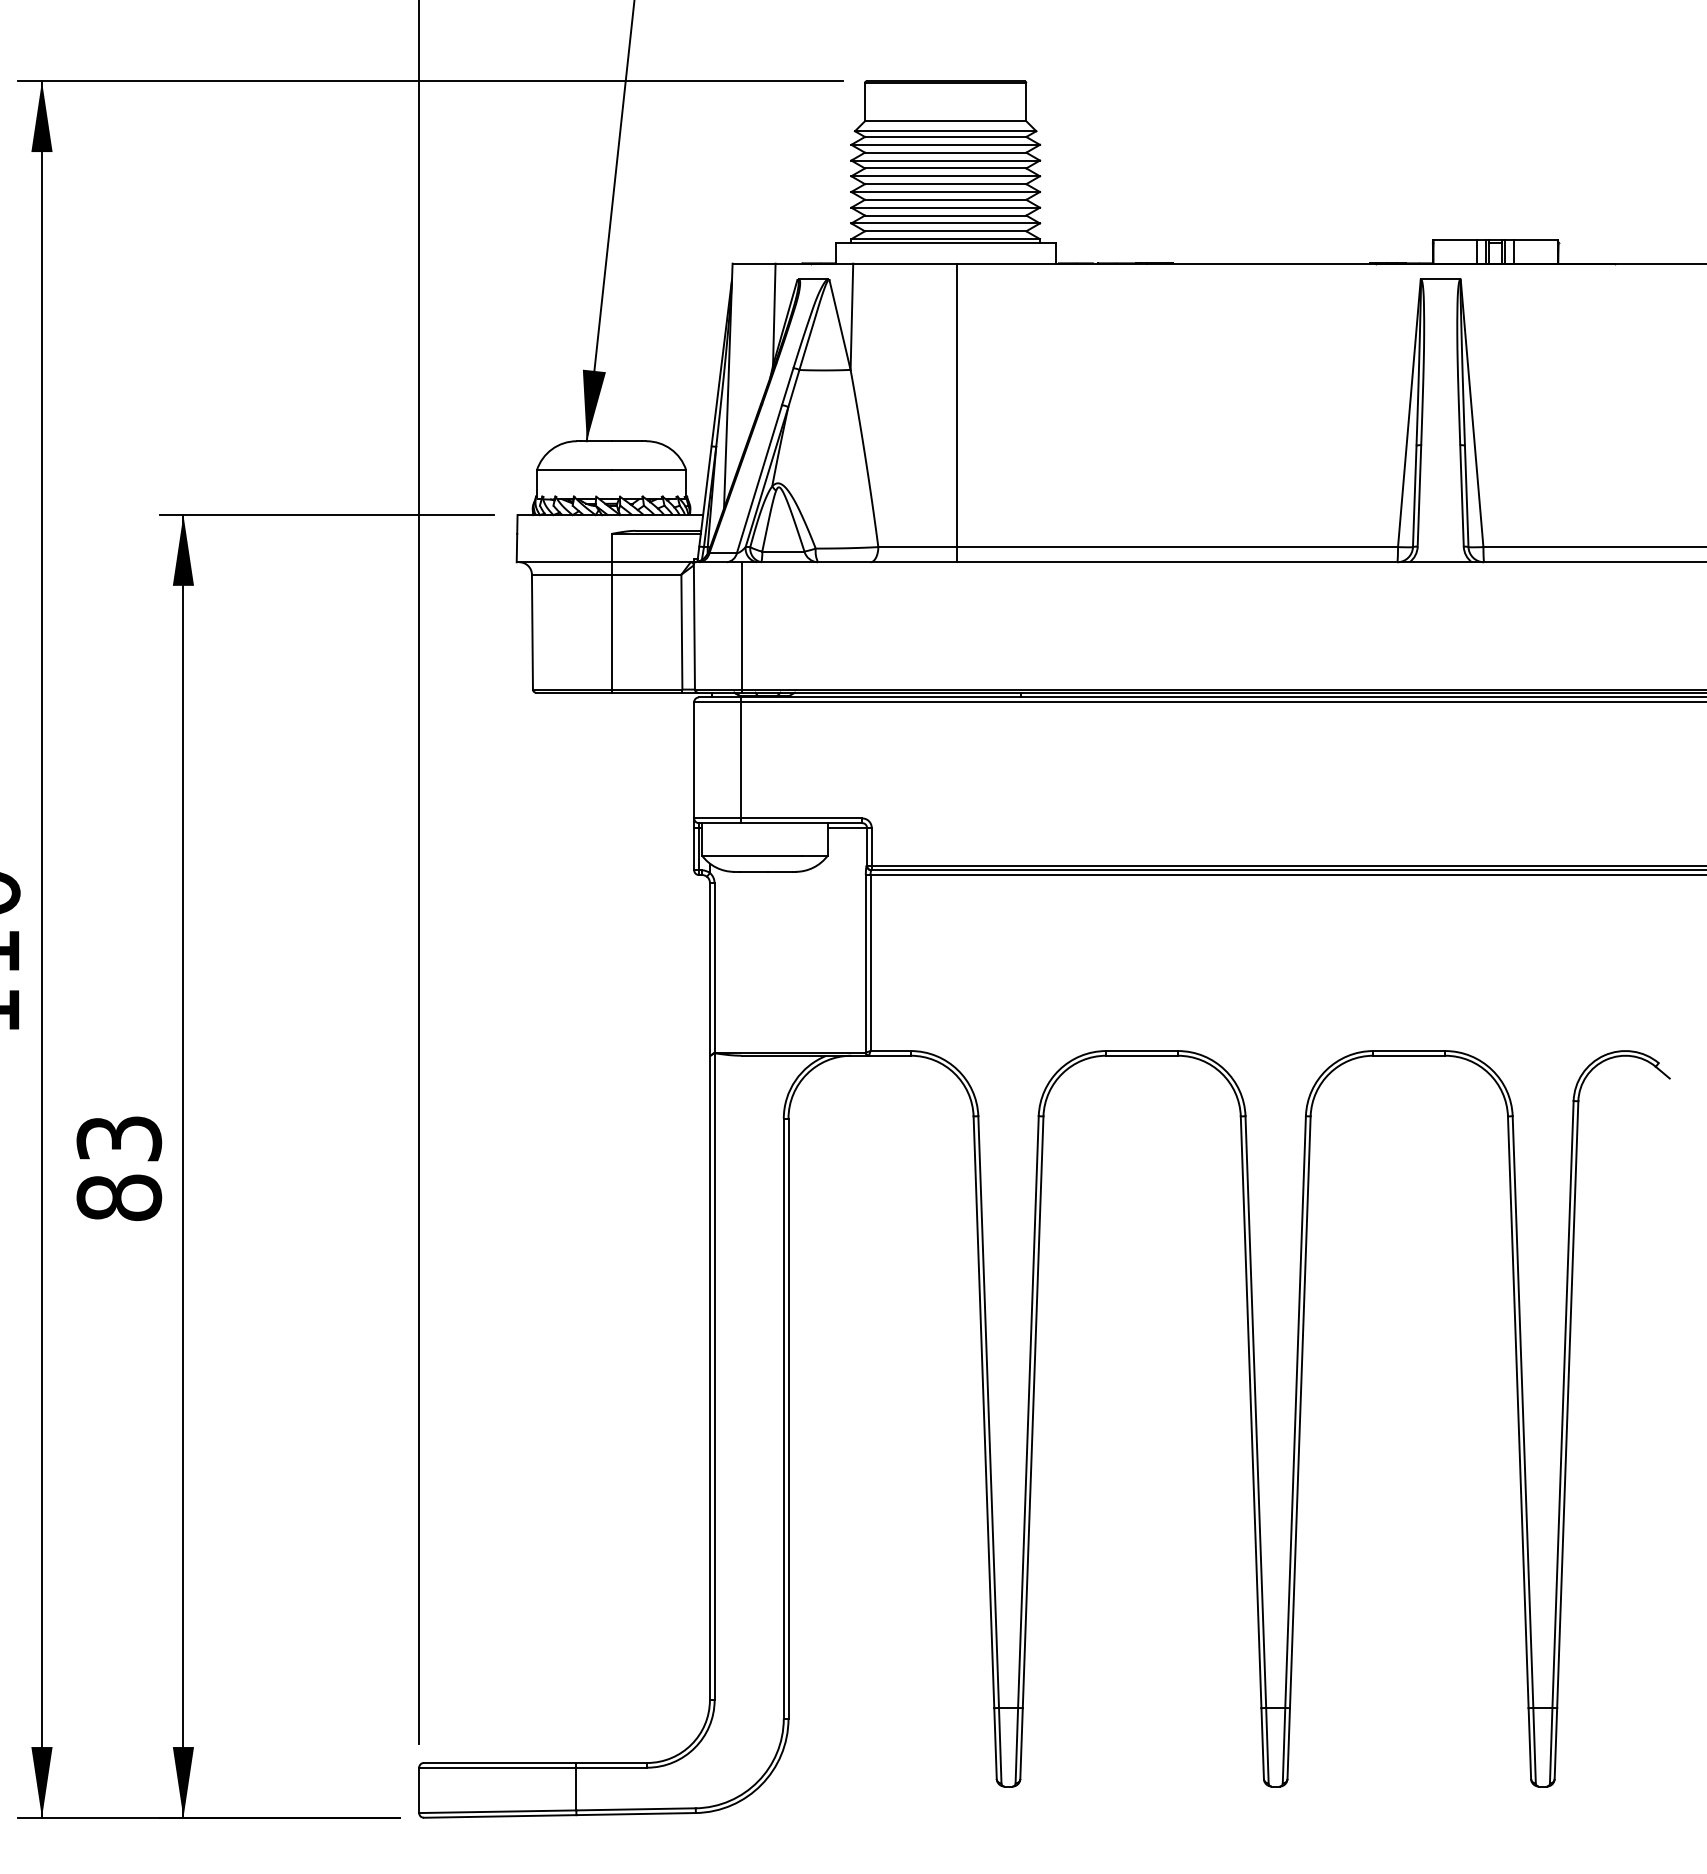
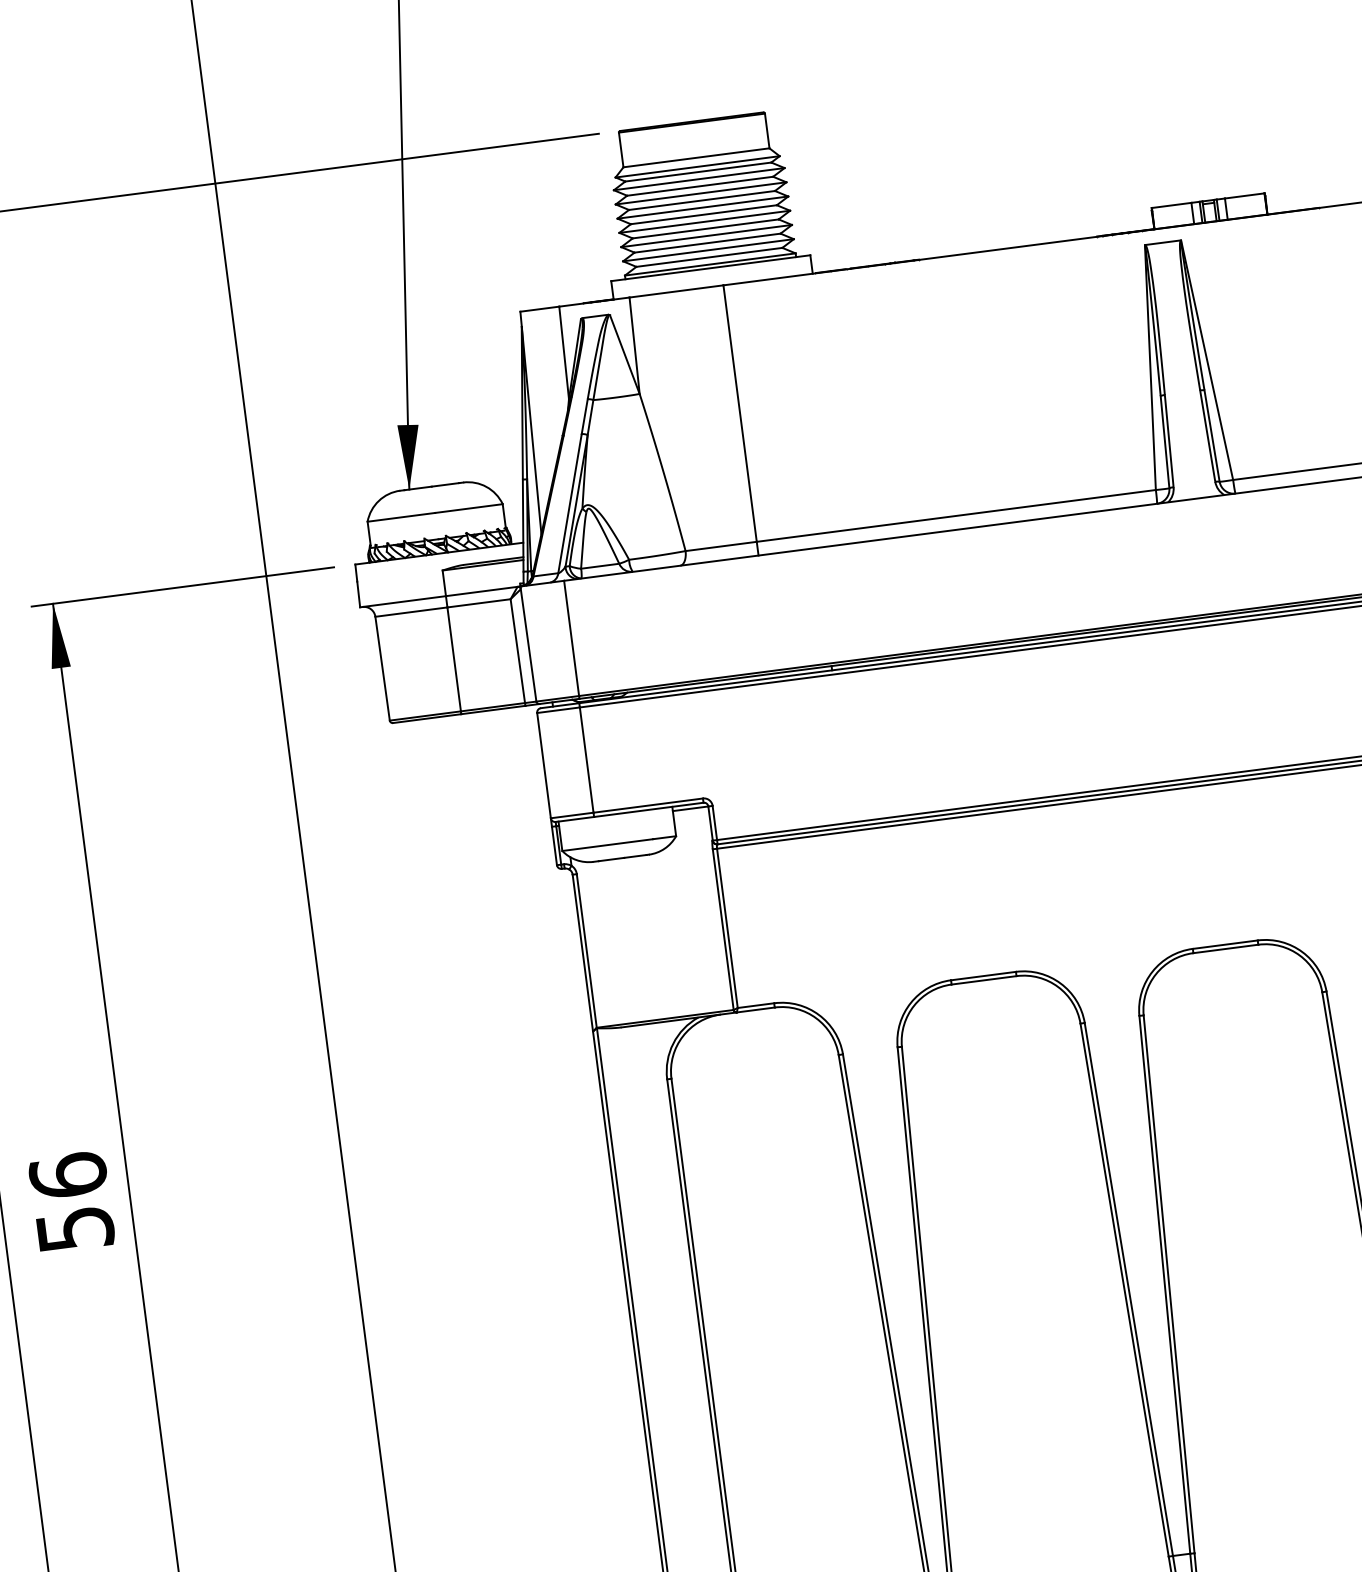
text: (119, 1168) -> (71, 1202), 83 -> 56

